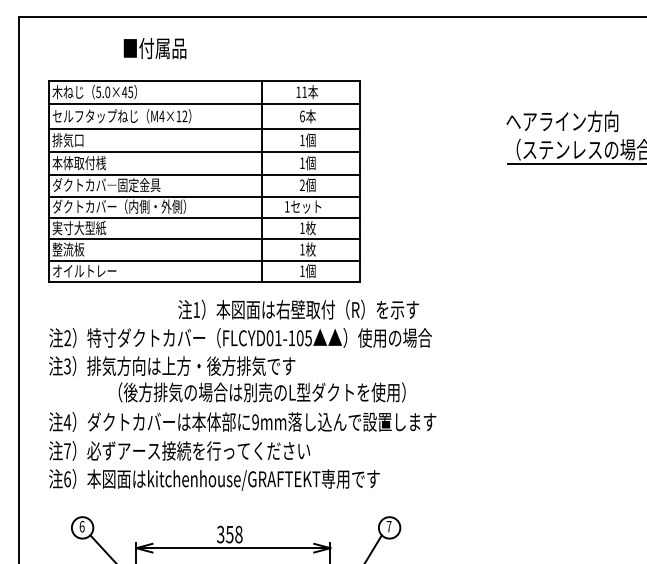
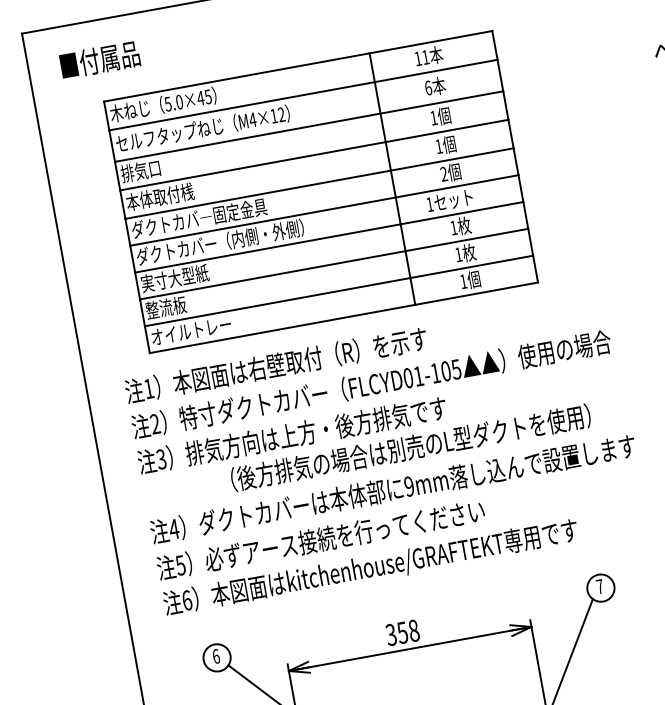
text: (154, 48) -> (99, 60), moved
part: (204, 181) -> (320, 191), moved
text: (298, 309) -> (276, 365), moved
text: (67, 451) -> (180, 565), 7 -> 5

